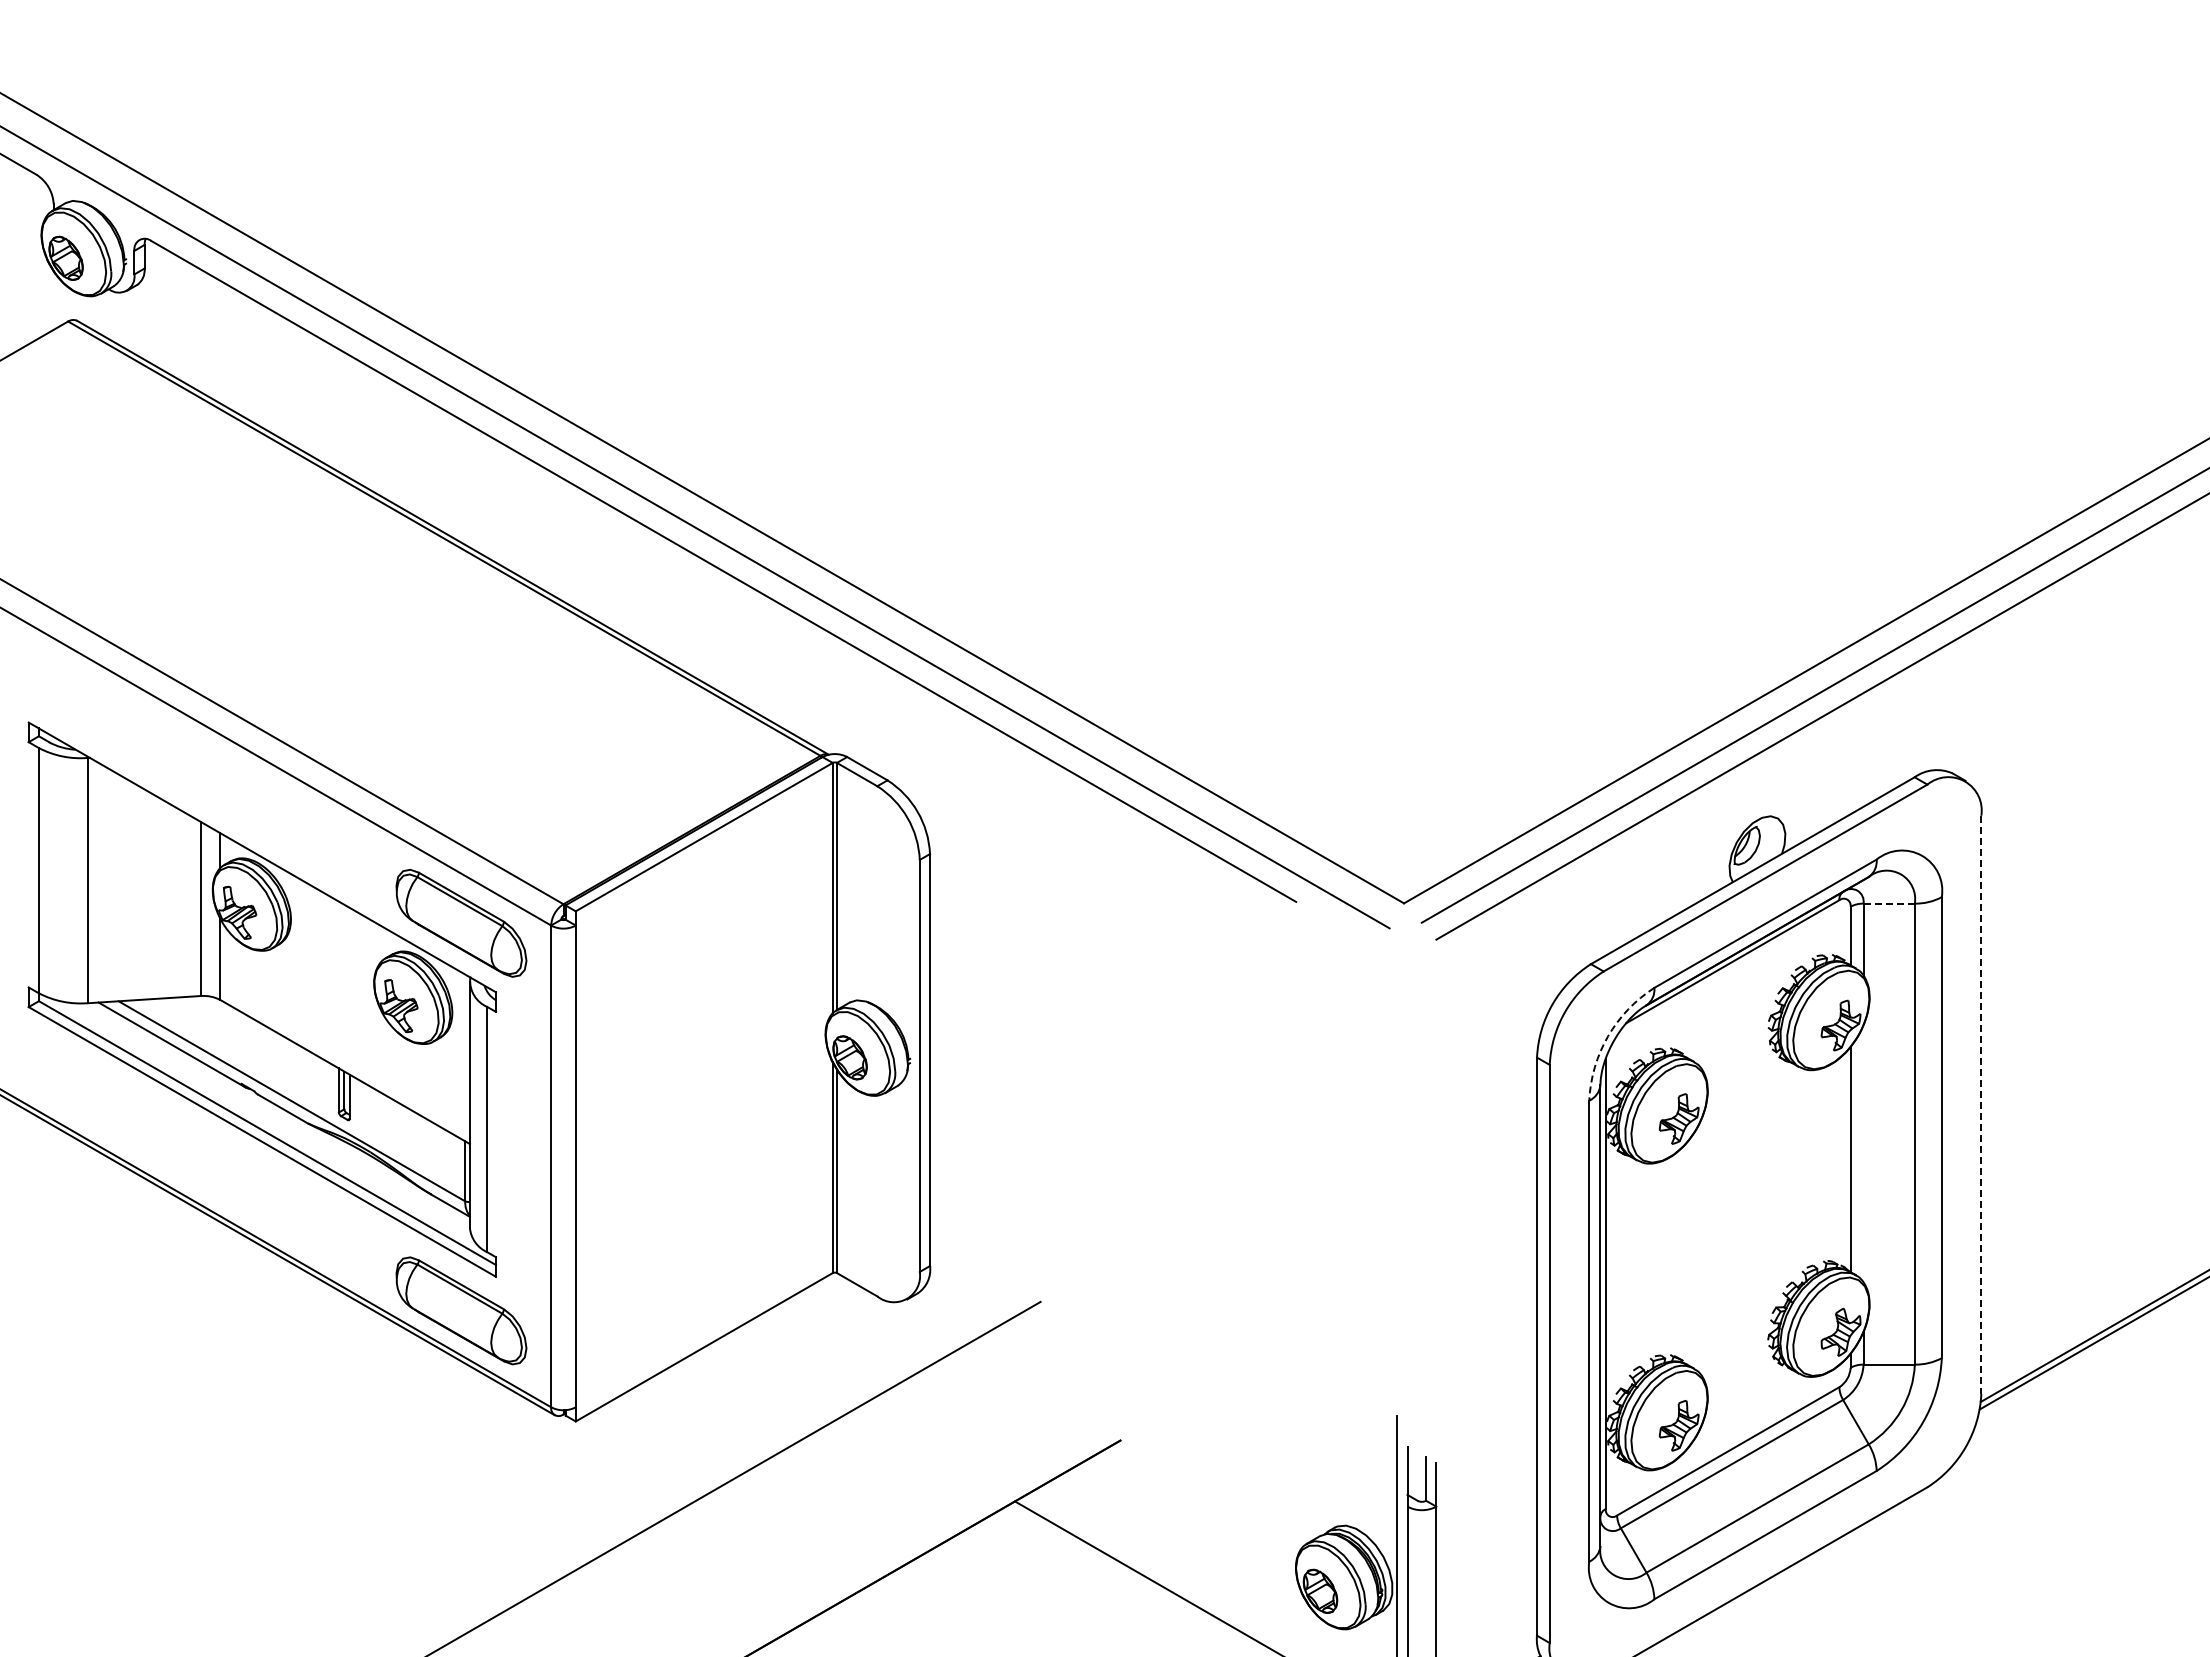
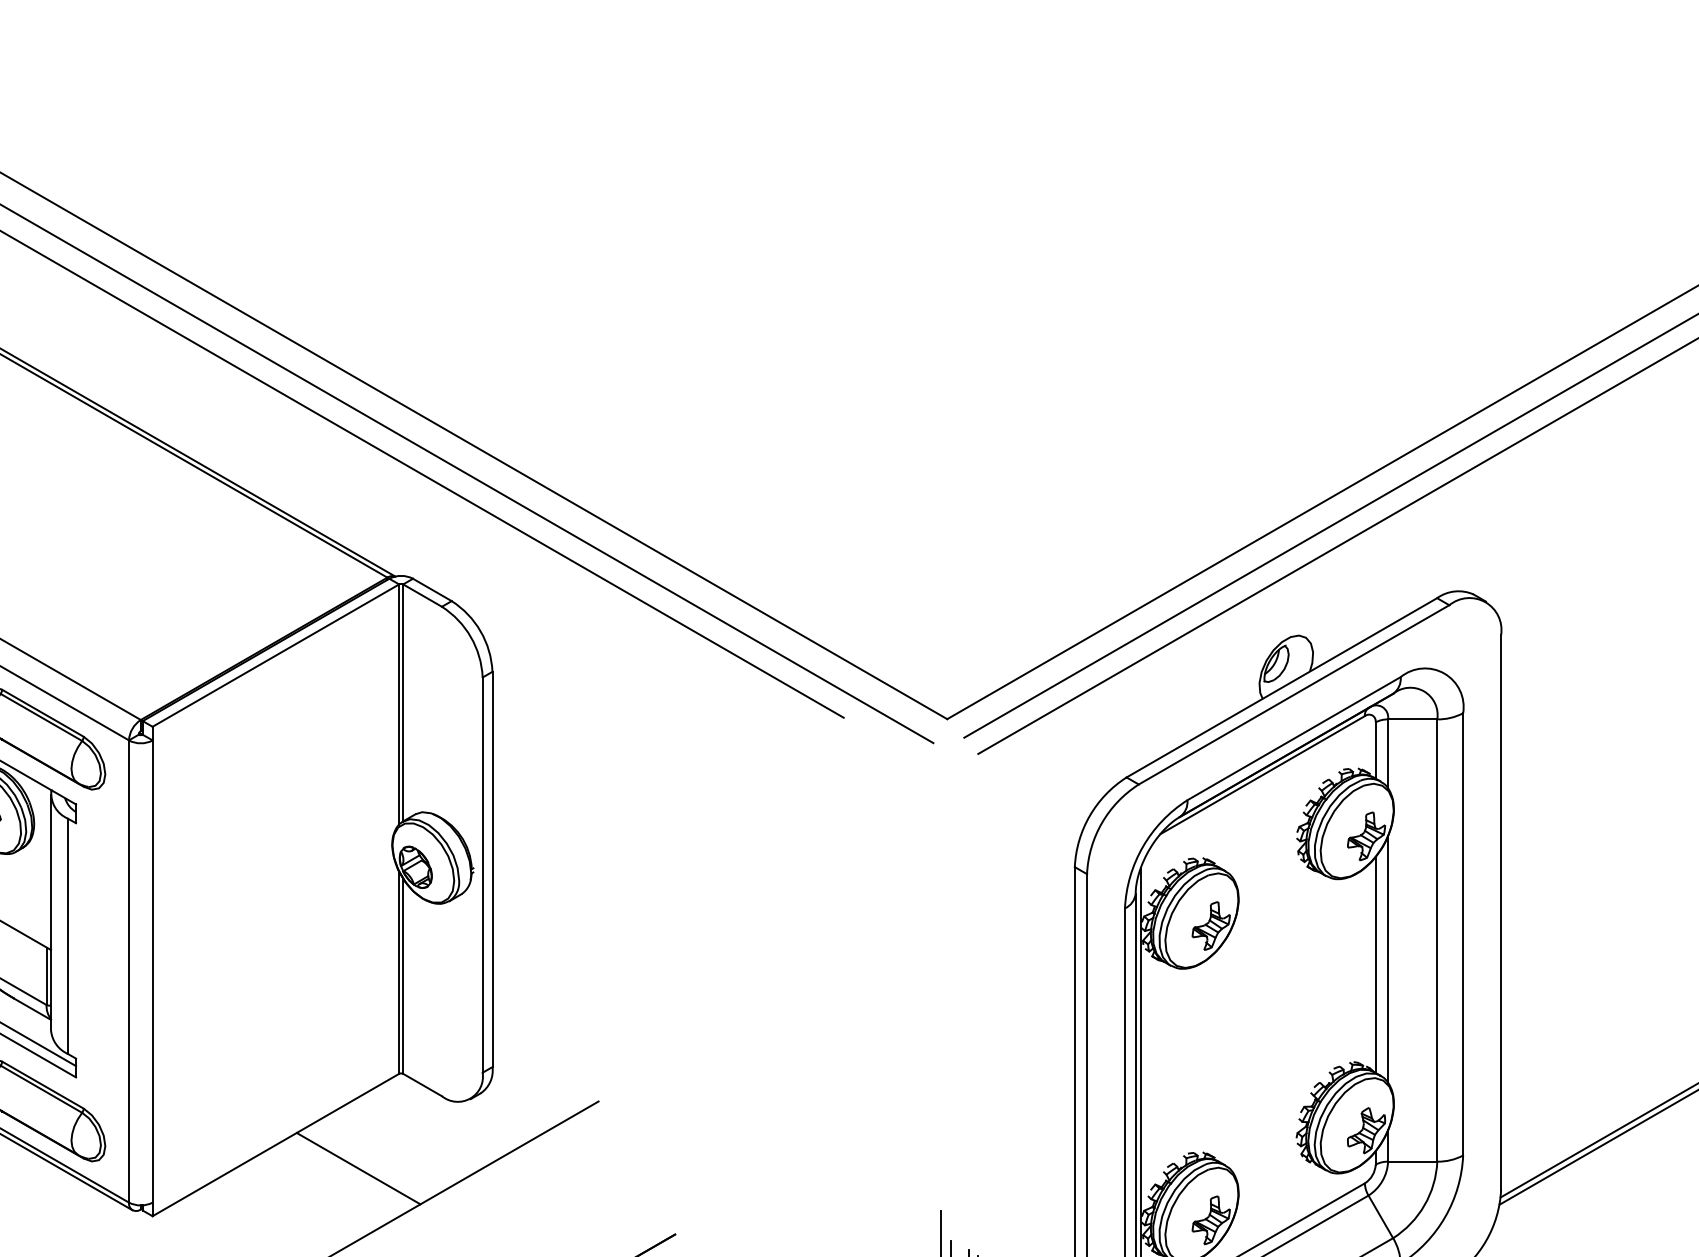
line: (1889, 903) -> (1413, 719), dashed -> solid
arc: (1608, 1036) -> (1143, 846), dashed -> solid
line: (1981, 1105) -> (1501, 913), dashed -> solid
line: (1863, 1153) -> (1388, 959), added
line: (790, 1371) -> (358, 1168), added

